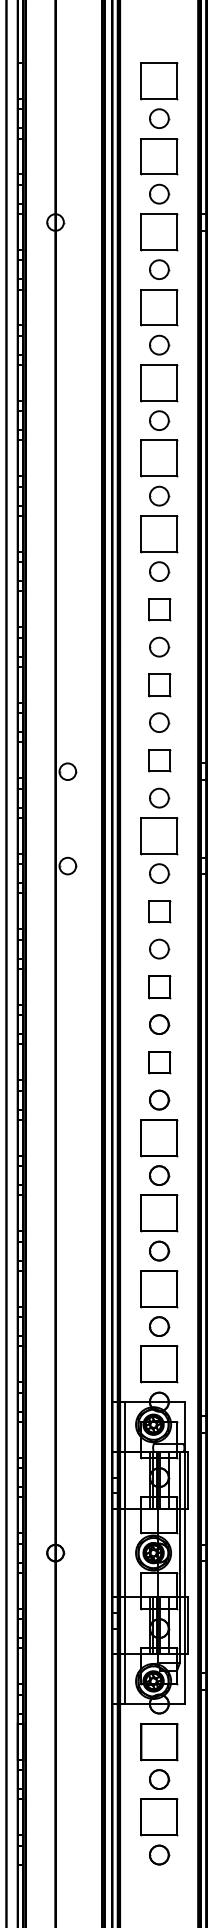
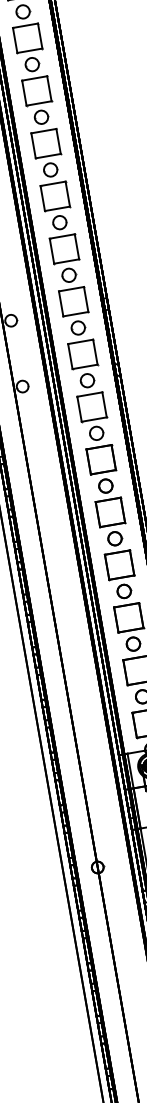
part: (159, 609) -> (55, 196), size x1.67
part: (159, 685) -> (64, 249), size x1.67
part: (159, 760) -> (73, 301), size x1.67
part: (159, 911) -> (92, 407), size x1.67
part: (159, 987) -> (101, 460), size x1.67
part: (159, 1062) -> (110, 512), size x1.67

